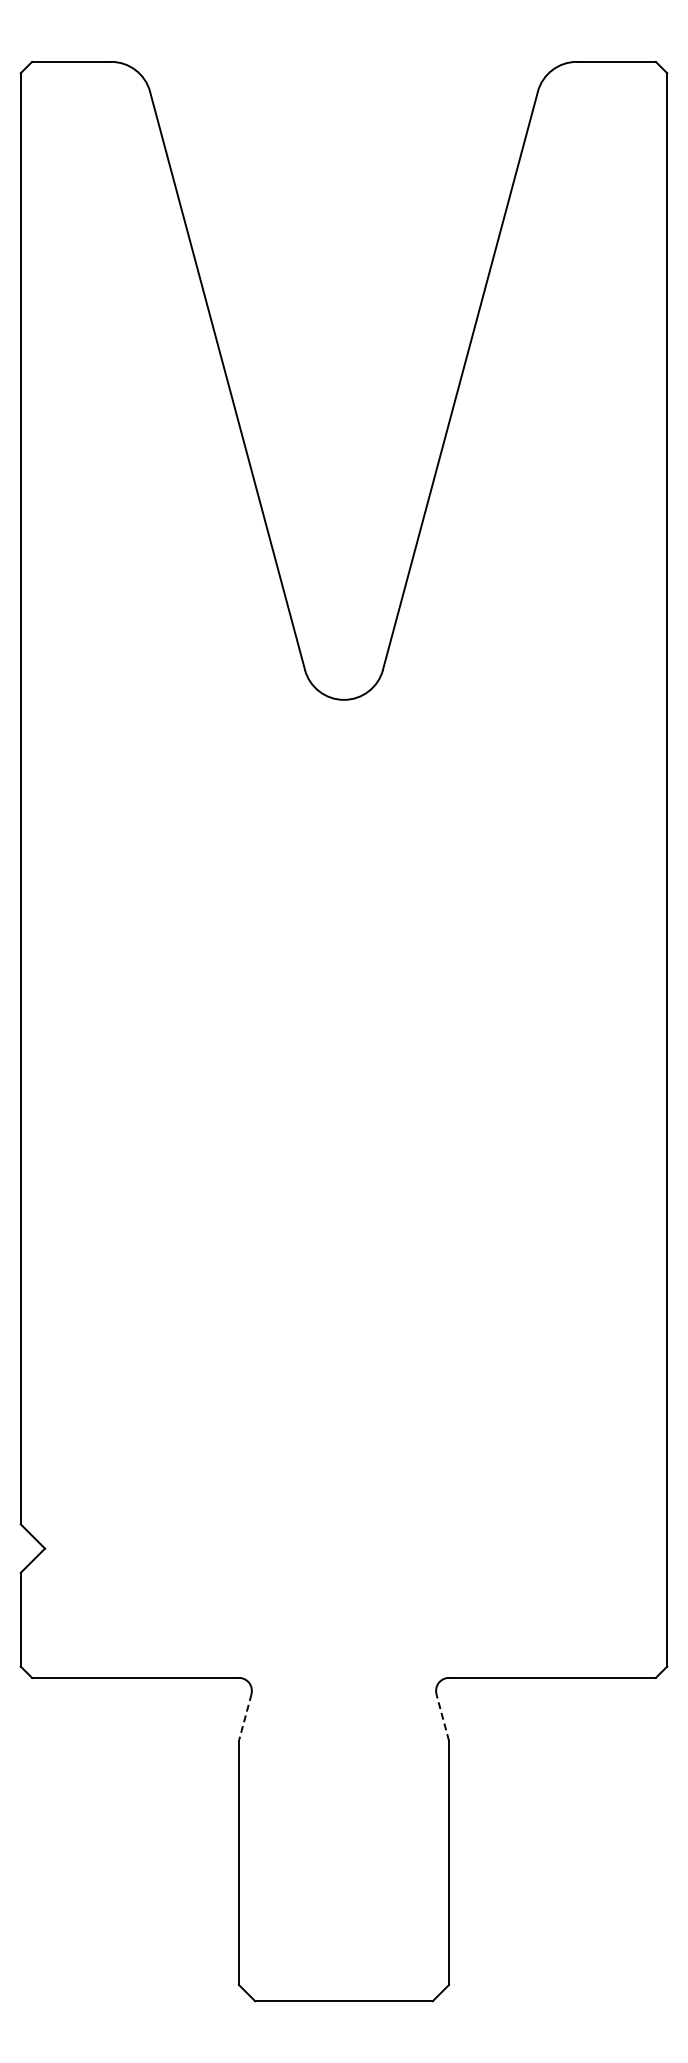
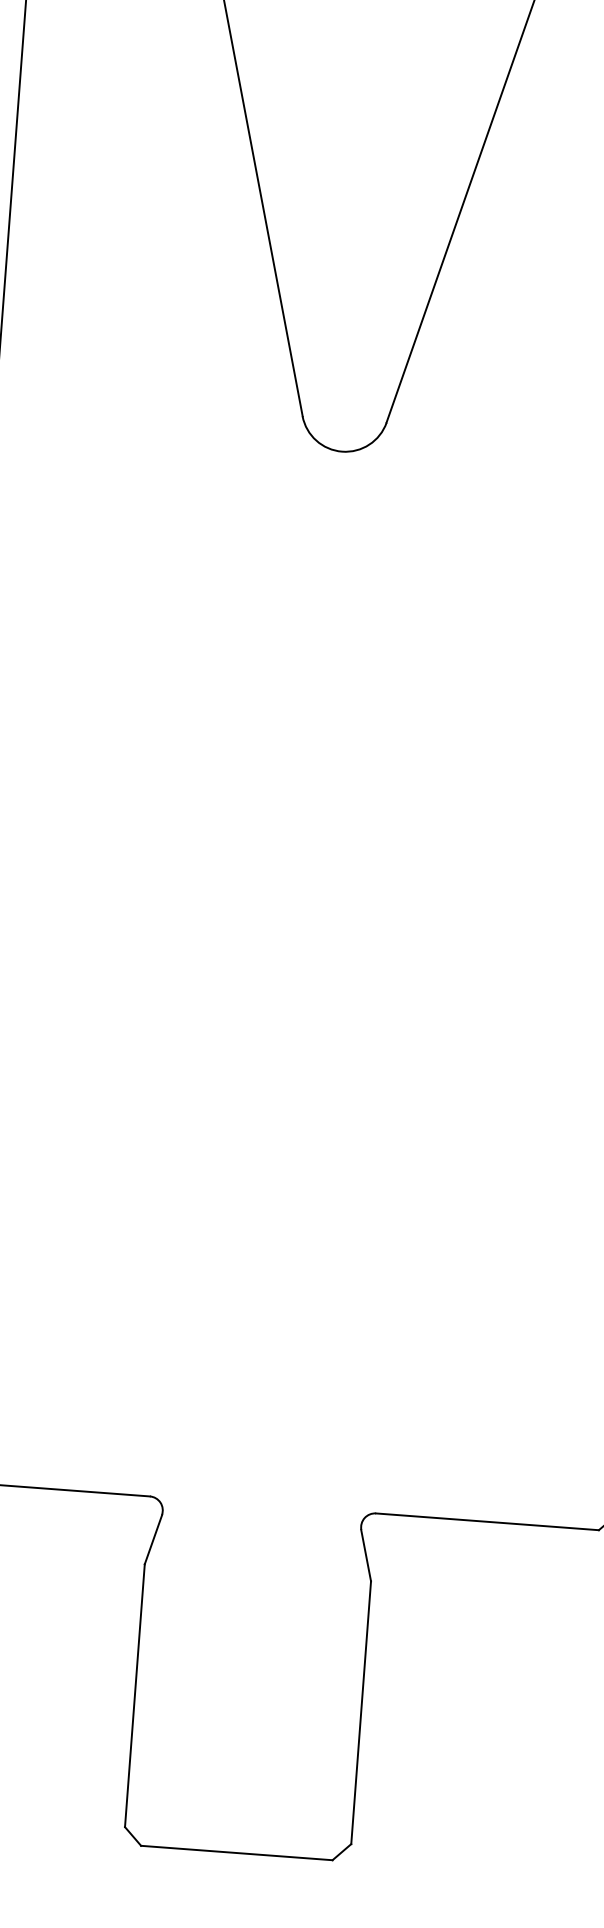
line: (442, 1717) -> (365, 1555), dashed -> solid
line: (245, 1718) -> (153, 1540), dashed -> solid

